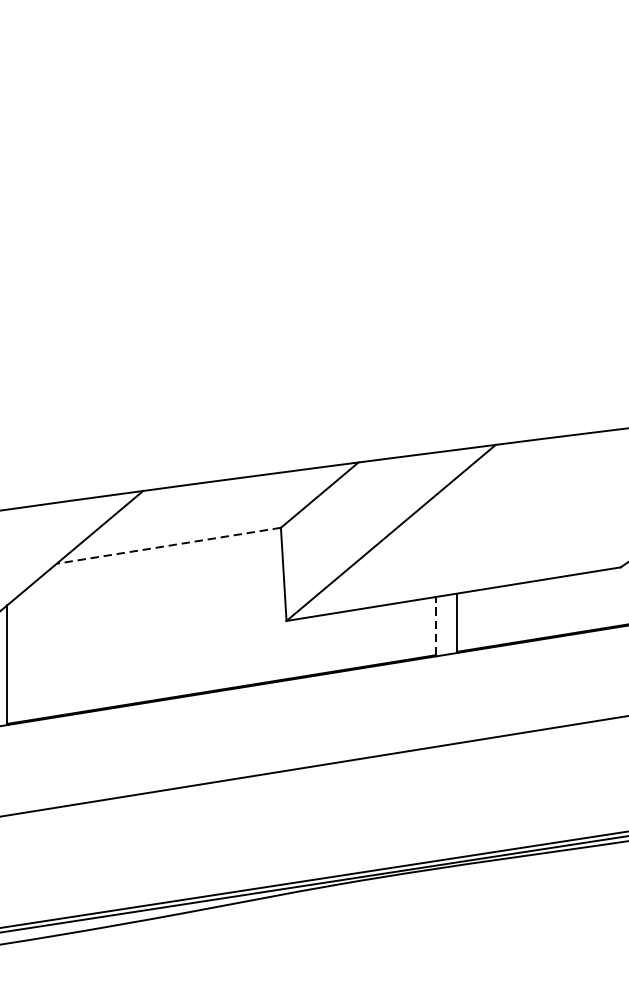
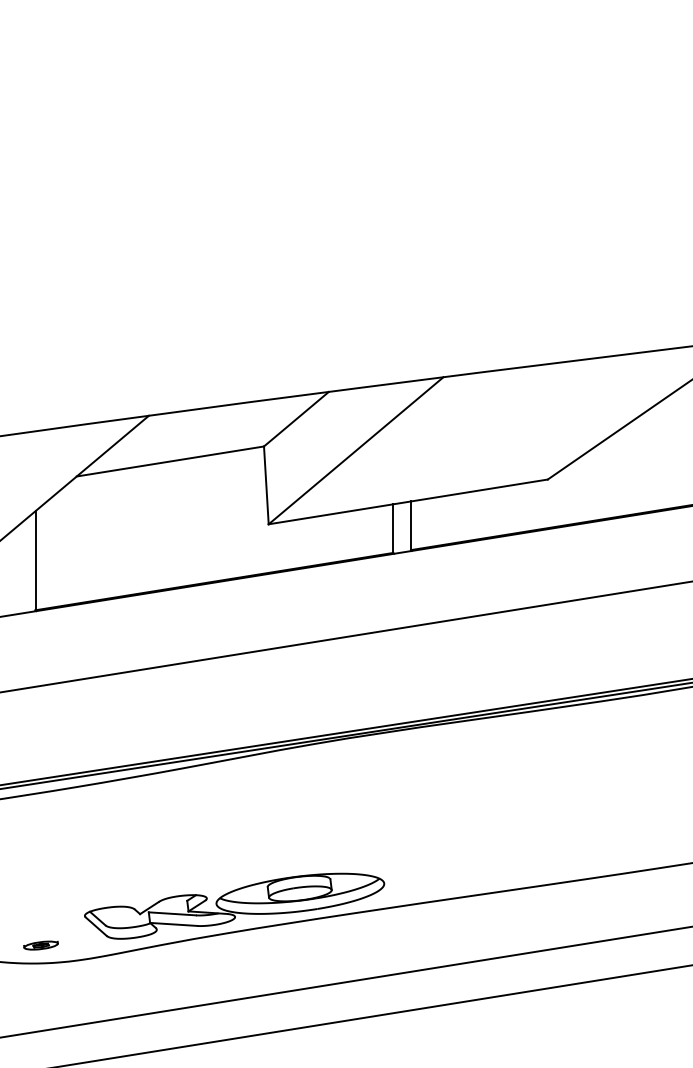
line: (168, 545) -> (170, 461), dashed -> solid
line: (435, 625) -> (393, 528), dashed -> solid

